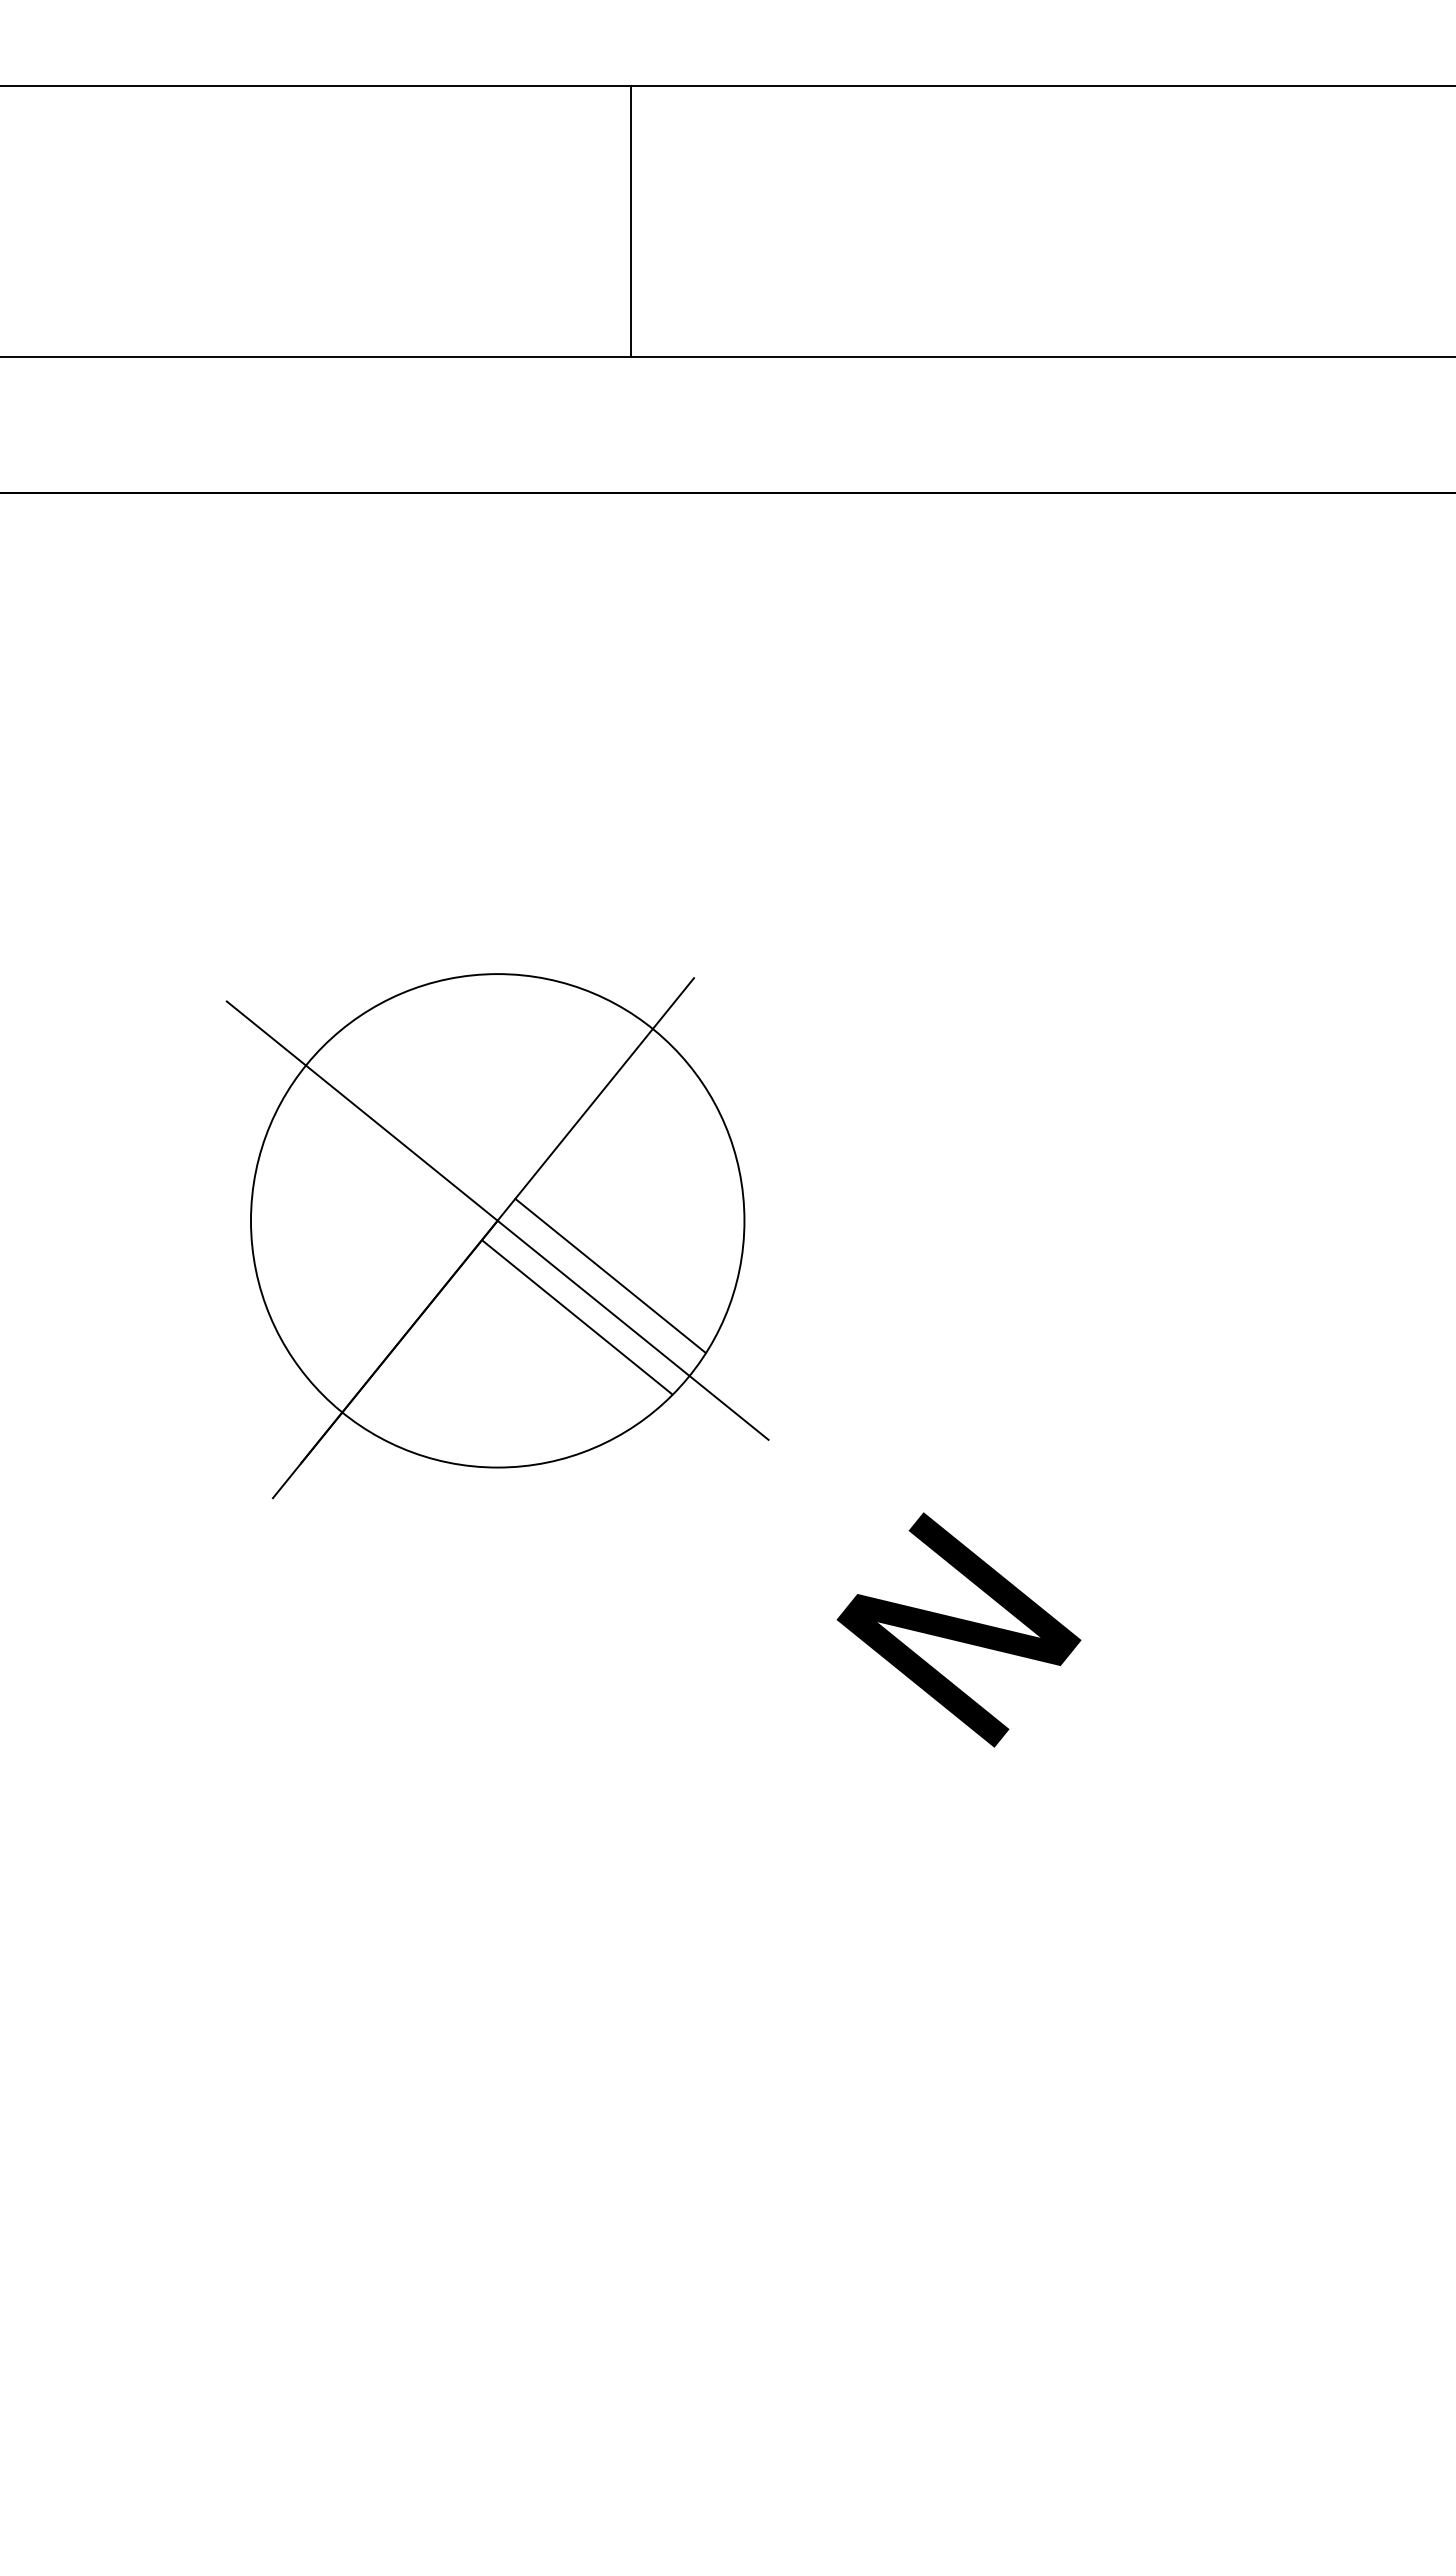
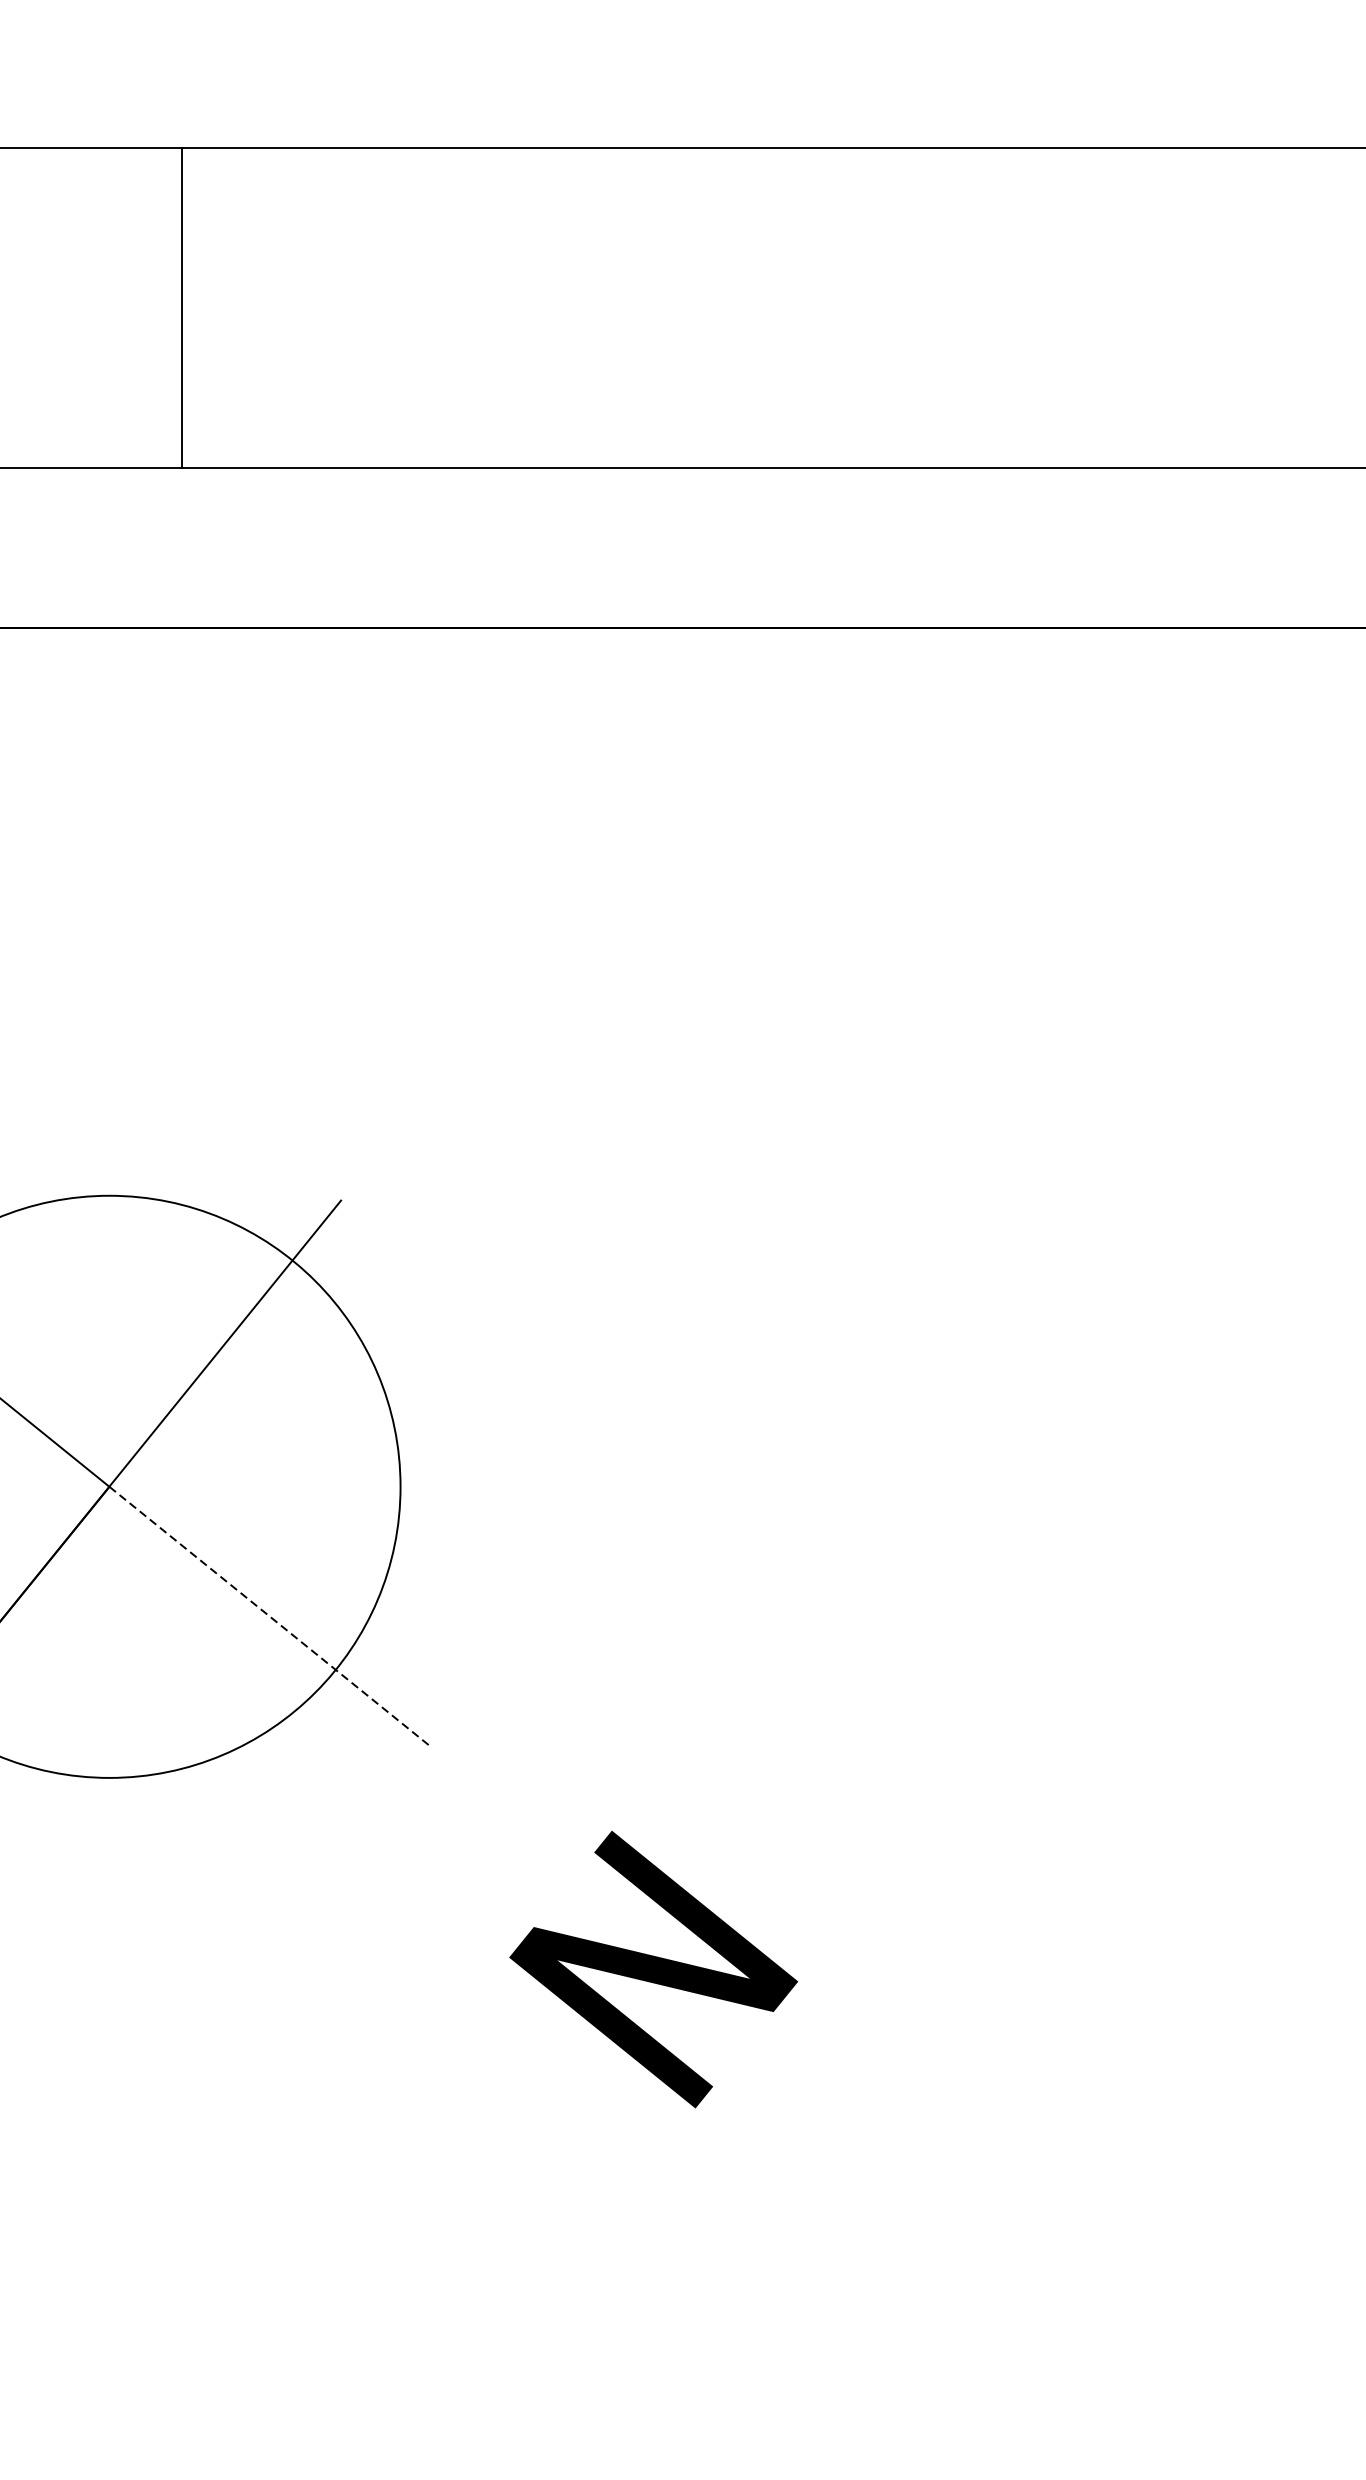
line: (630, 221) -> (181, 307), moved
line: (610, 1275) -> (242, 1551), removed
line: (577, 1317) -> (203, 1600), removed
line: (633, 1330) -> (269, 1616), solid -> dashed

